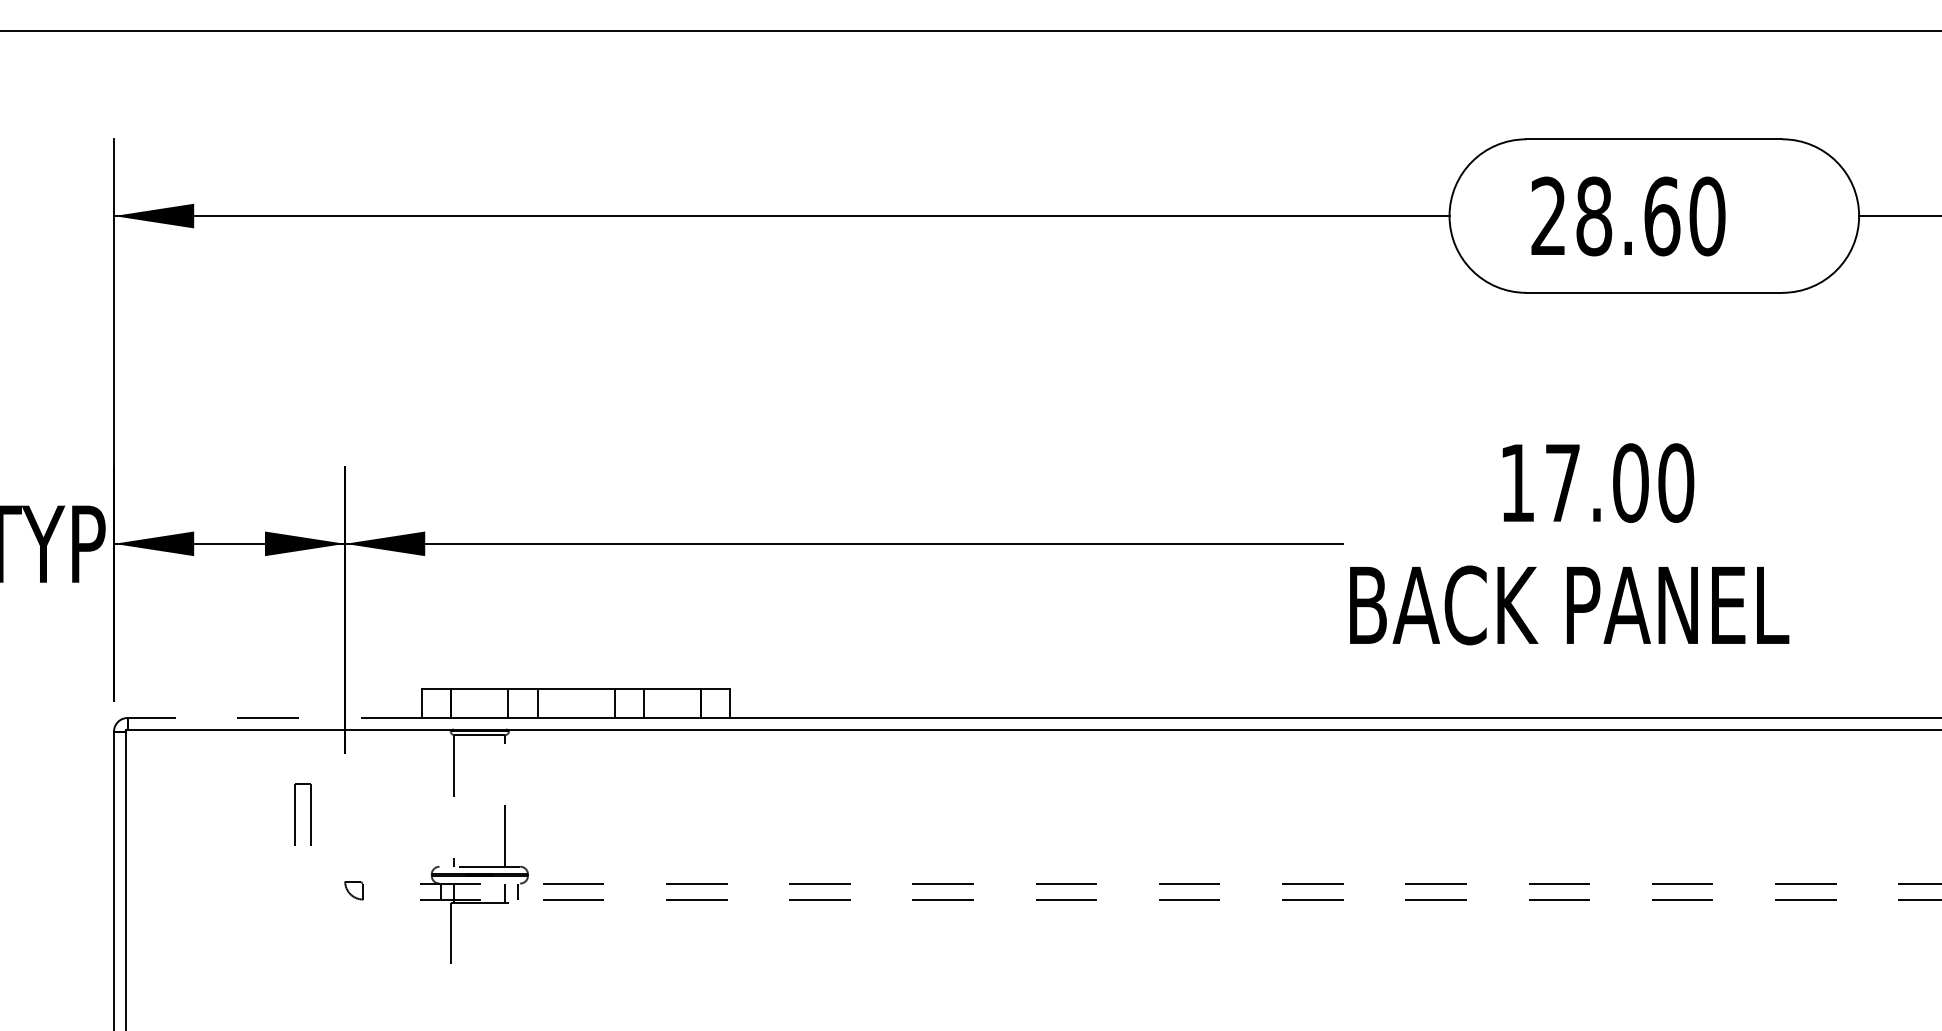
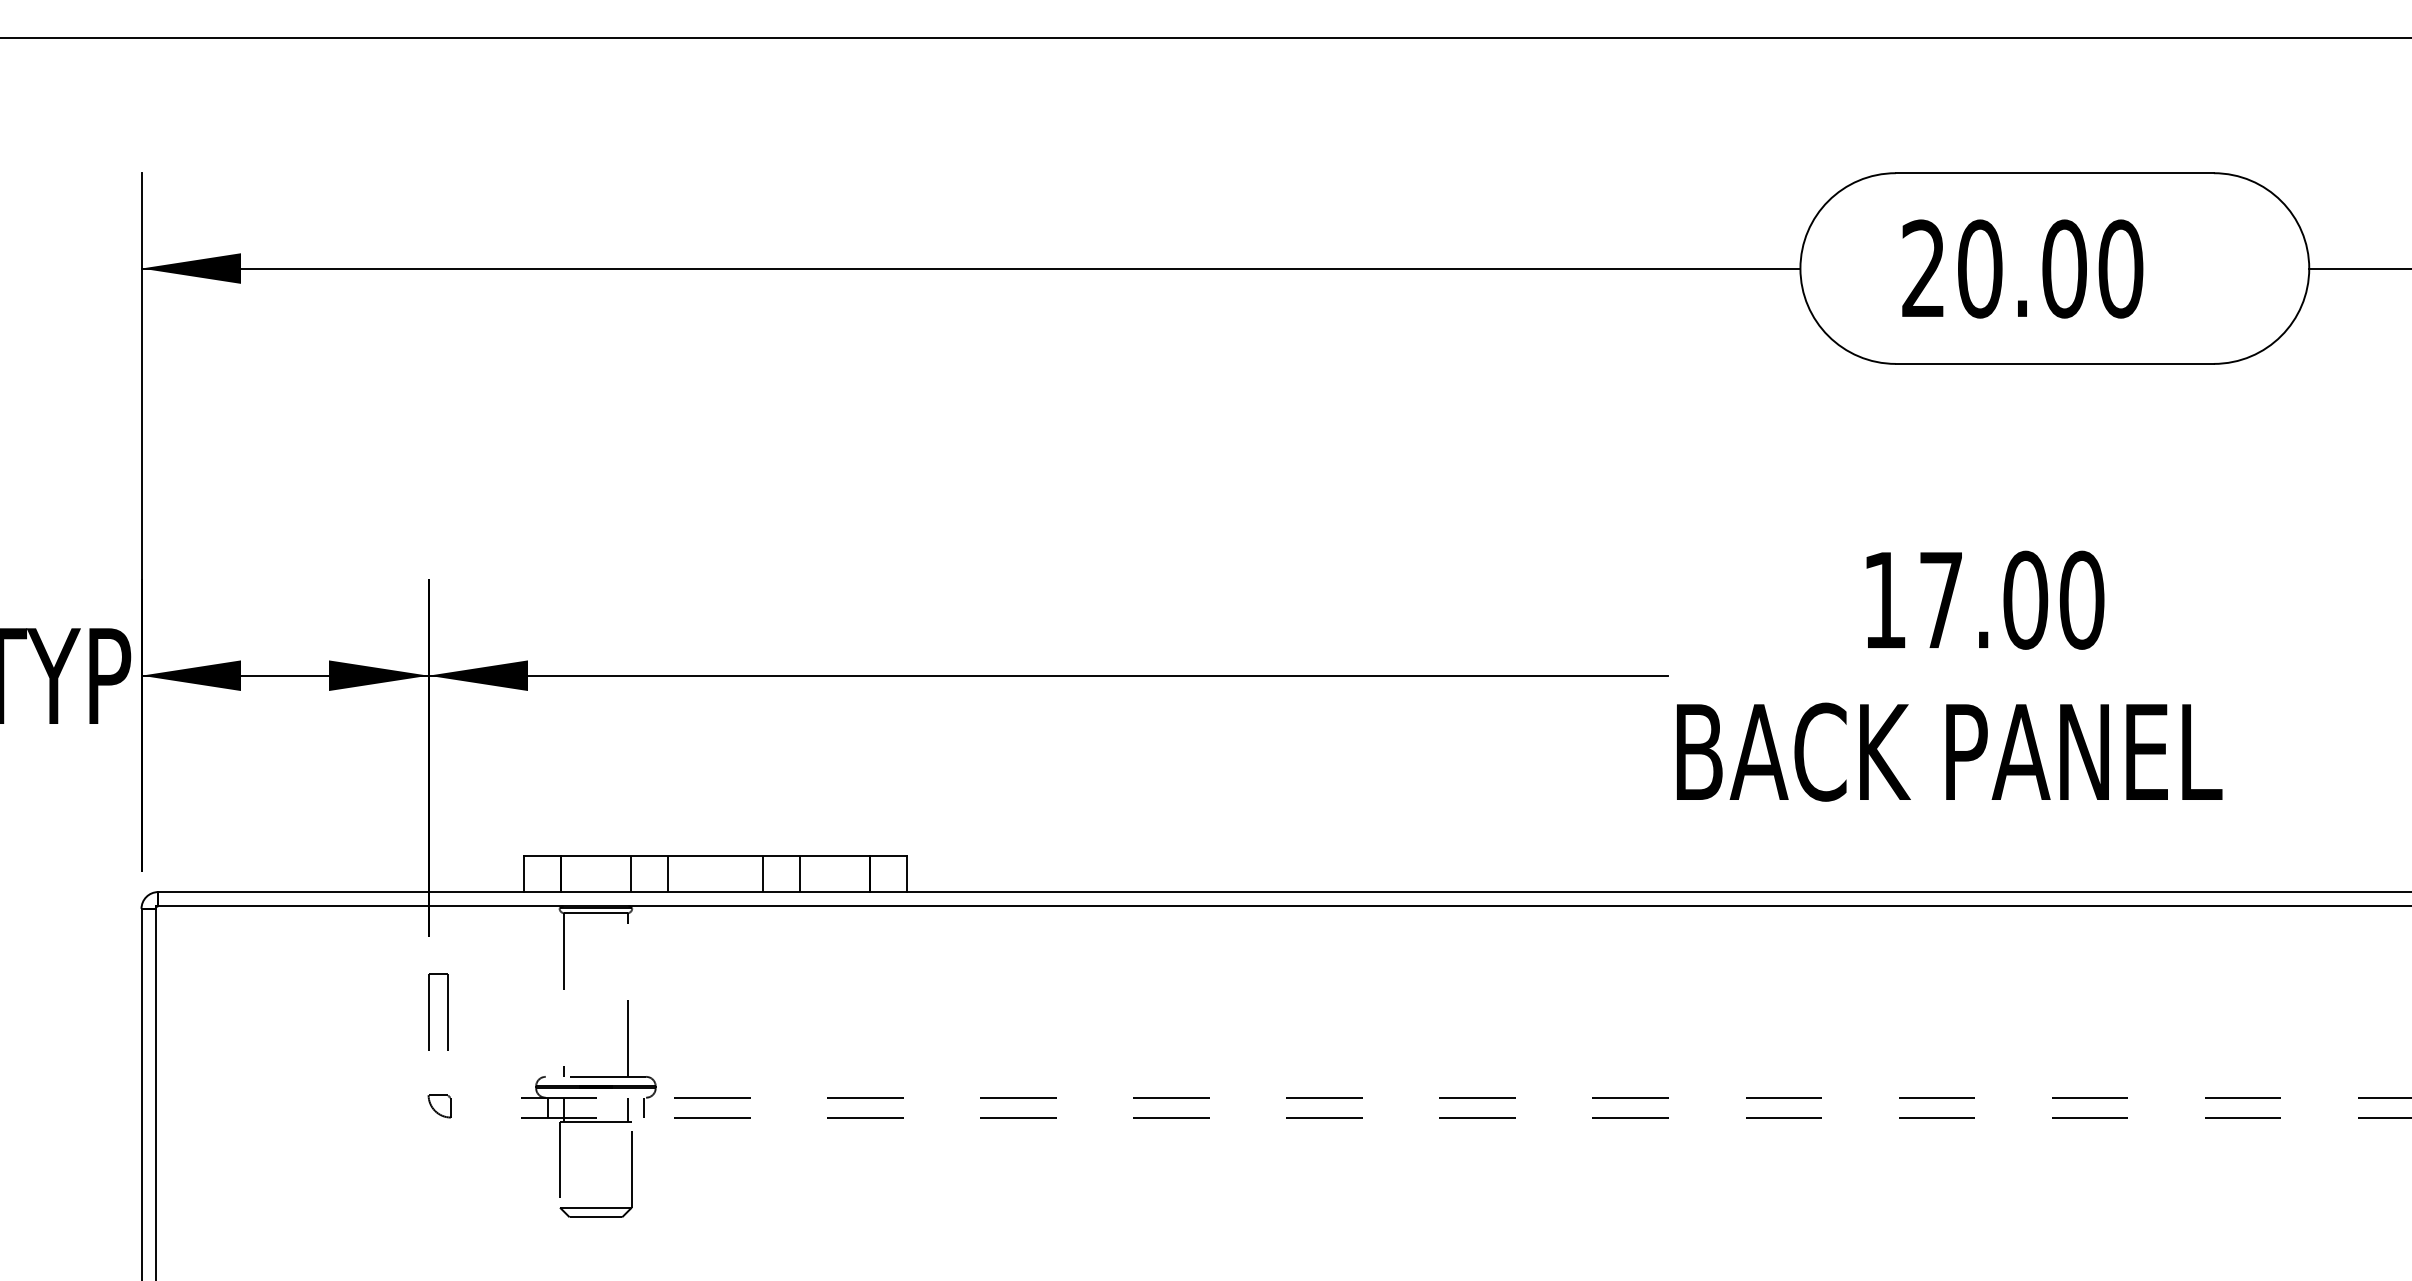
text: (1628, 216) -> (2022, 269), 28.60 -> 20.00
line: (274, 718) -> (340, 892), dashed -> solid
part: (295, 814) -> (429, 1011), moved
part: (479, 971) -> (595, 1206), added

